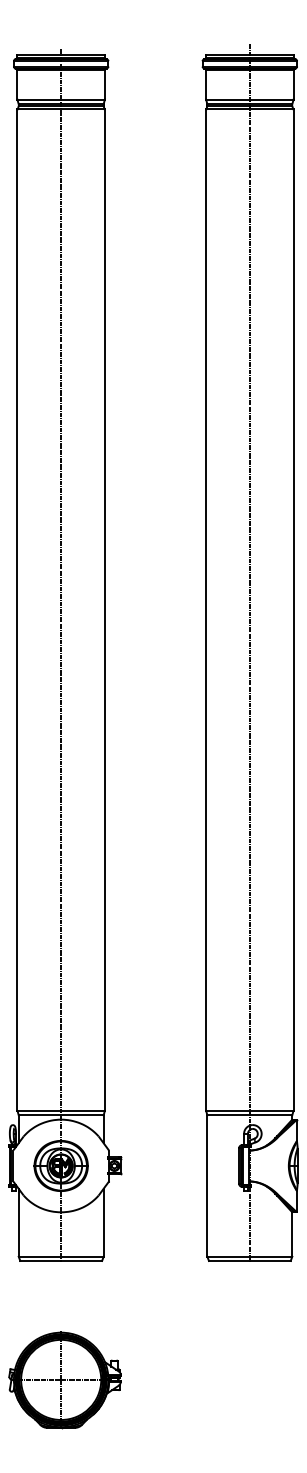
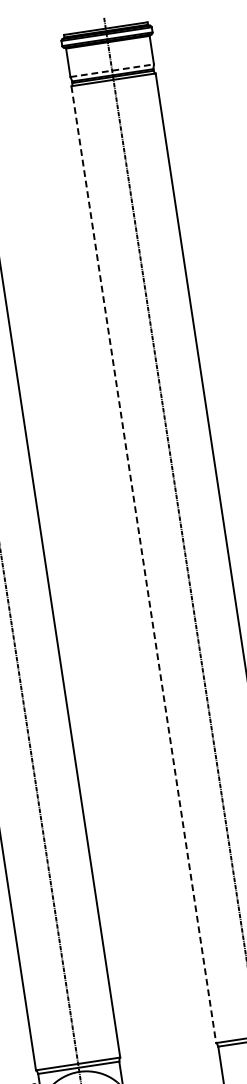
line: (249, 99) -> (111, 70), solid -> dashed
line: (205, 610) -> (143, 564), solid -> dashed

